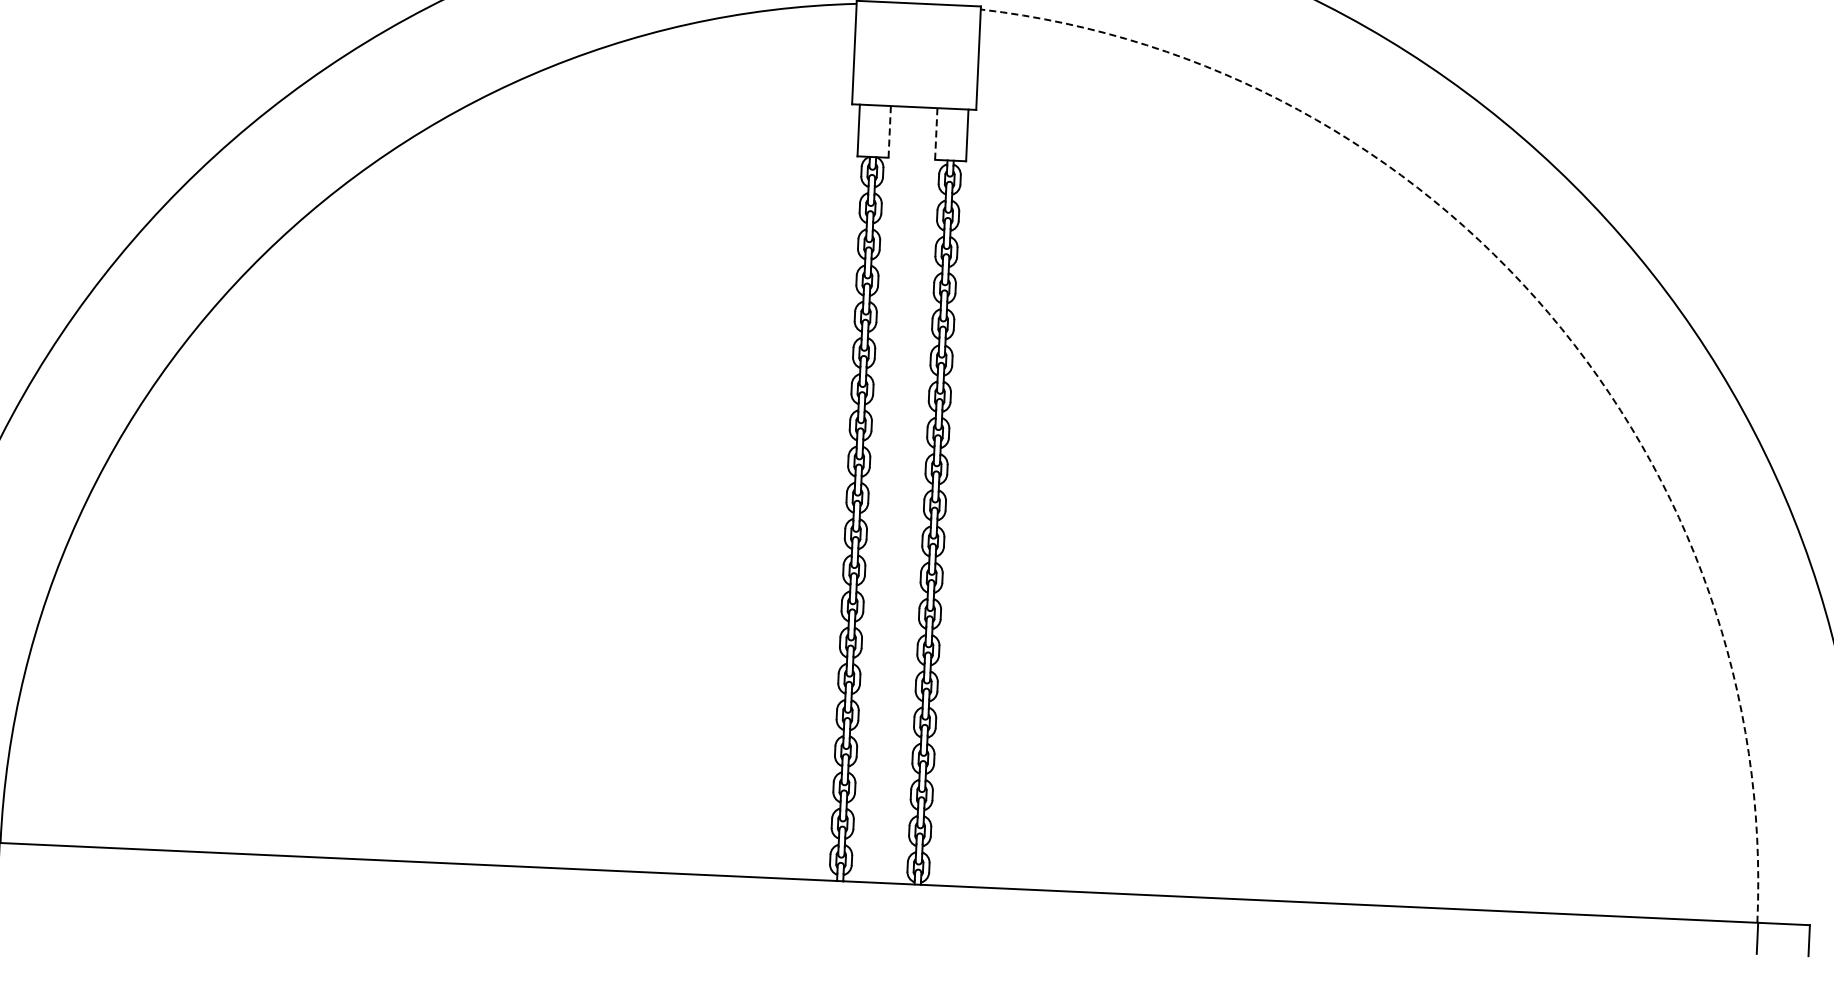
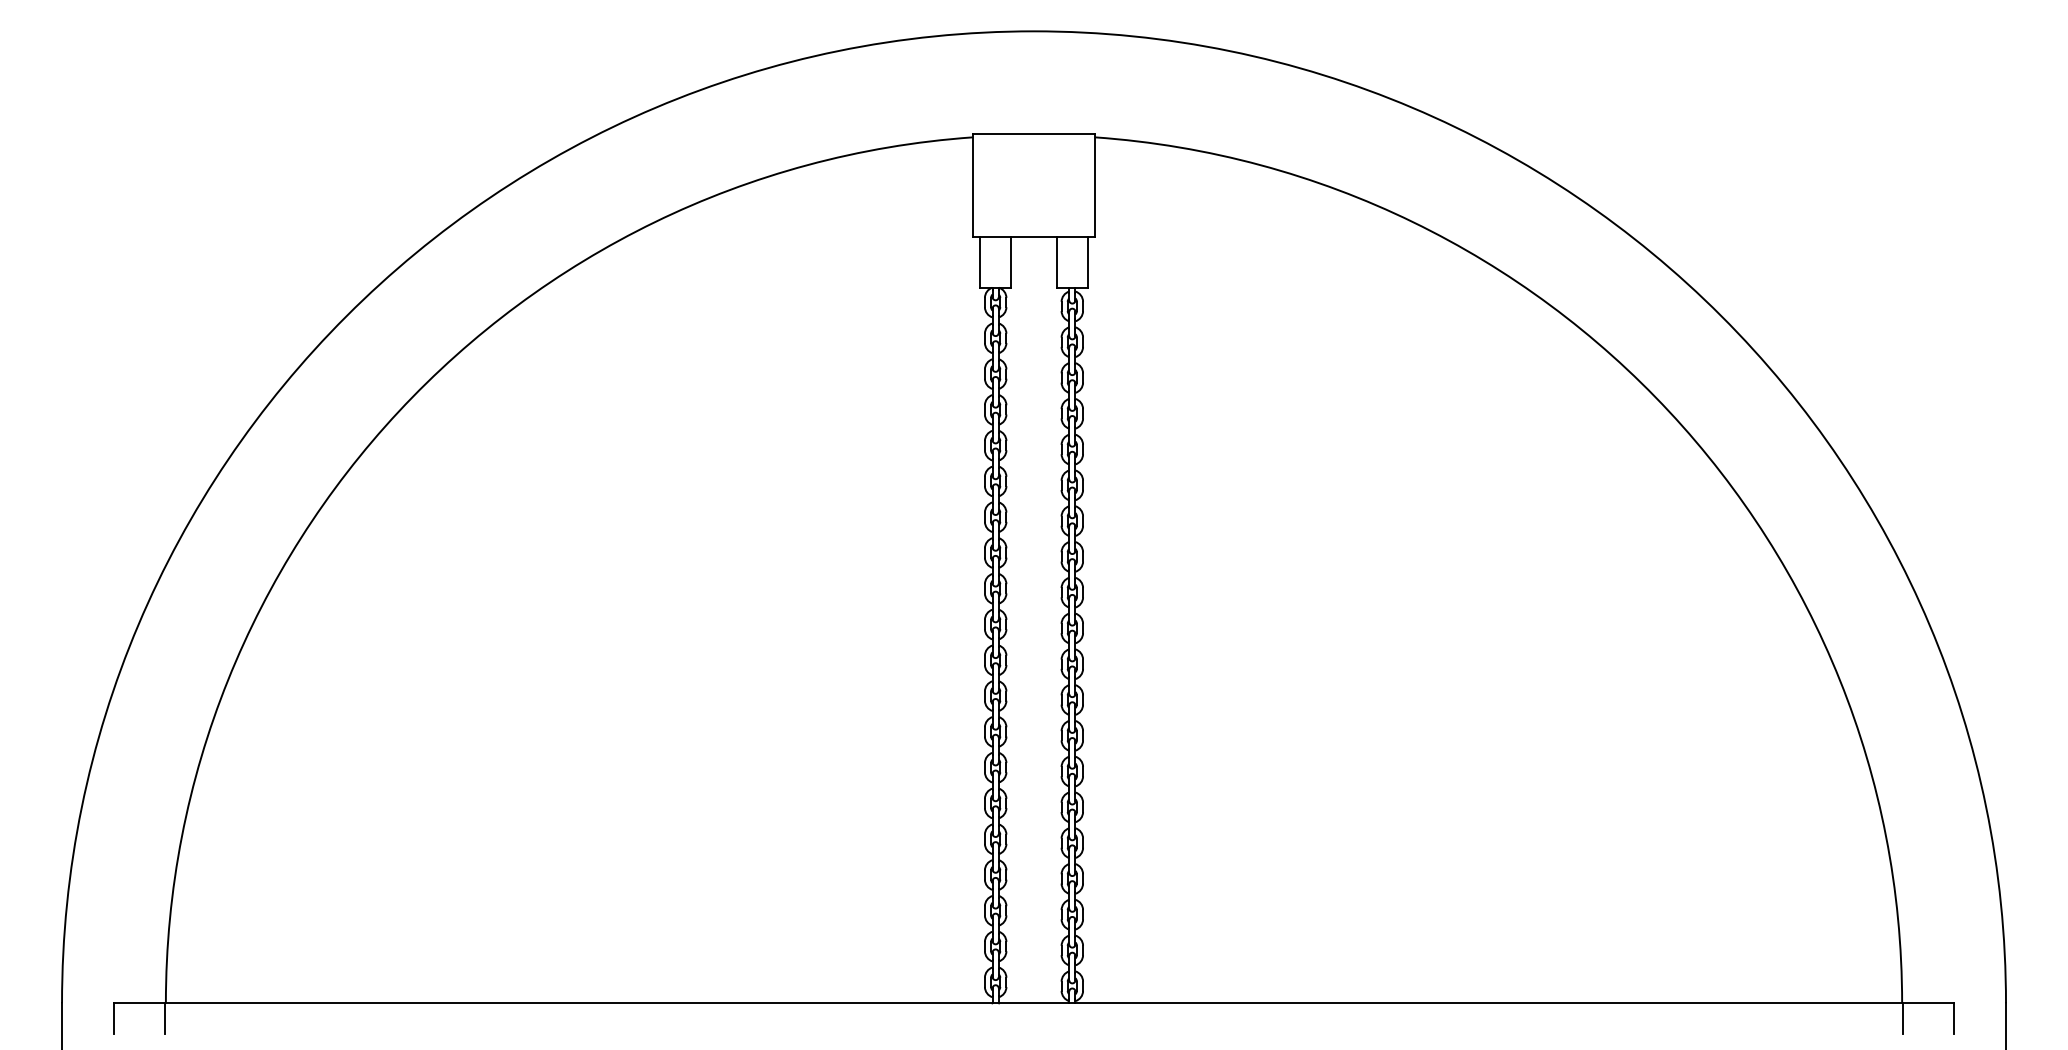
line: (890, 132) -> (1011, 262), dashed -> solid
line: (936, 134) -> (1057, 262), dashed -> solid
arc: (1549, 313) -> (1669, 411), dashed -> solid

